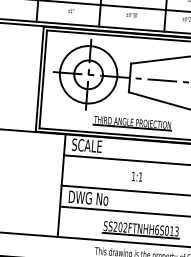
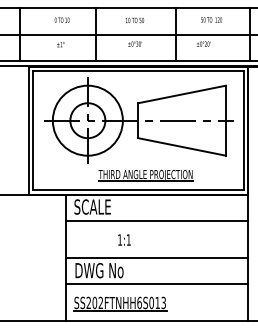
text: (137, 176) -> (124, 239), moved
part: (141, 229) -> (120, 303), moved

